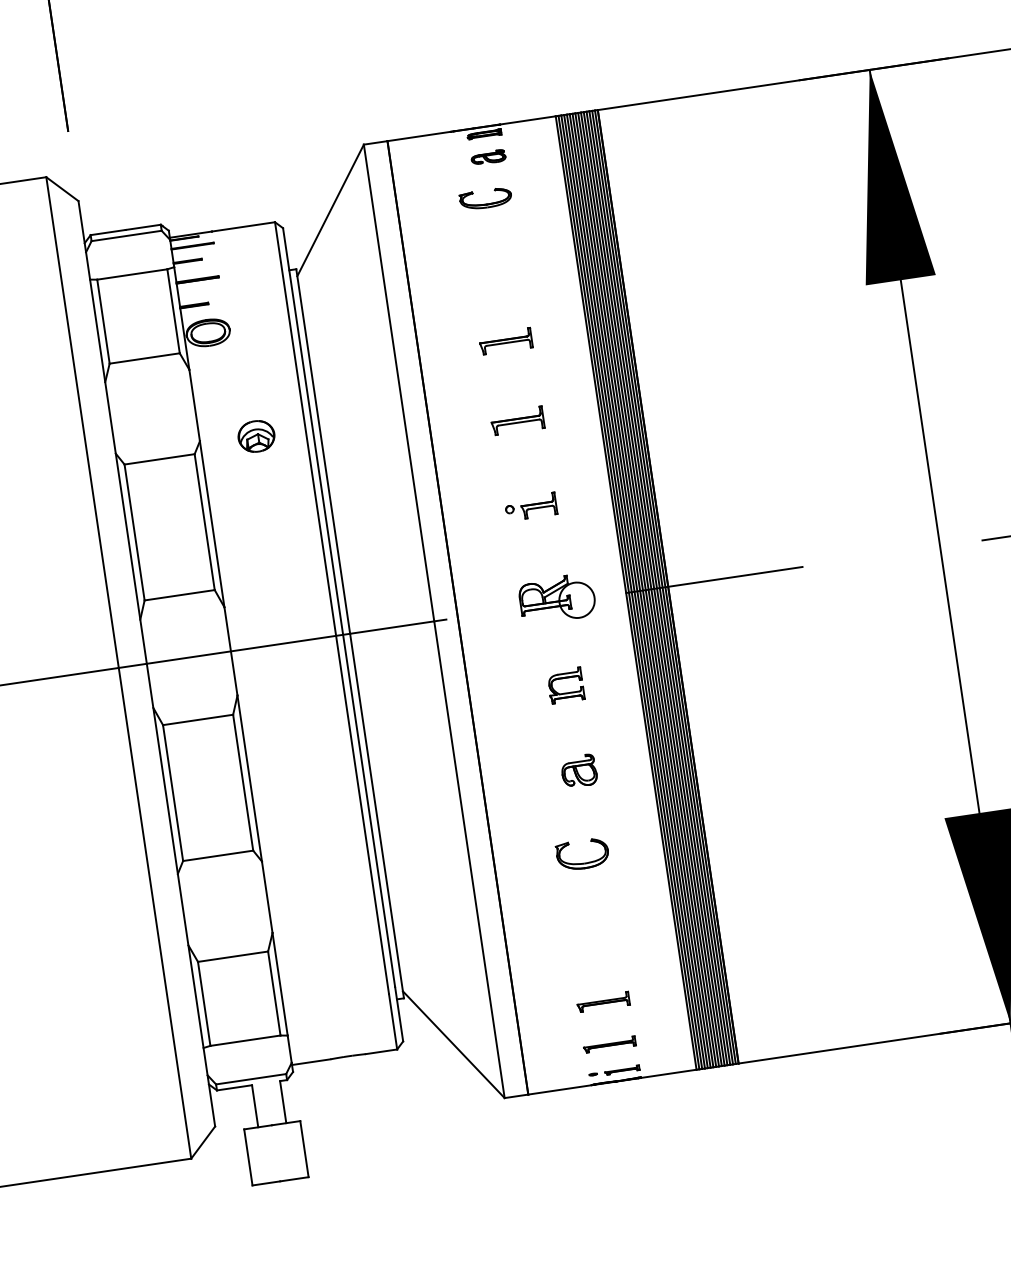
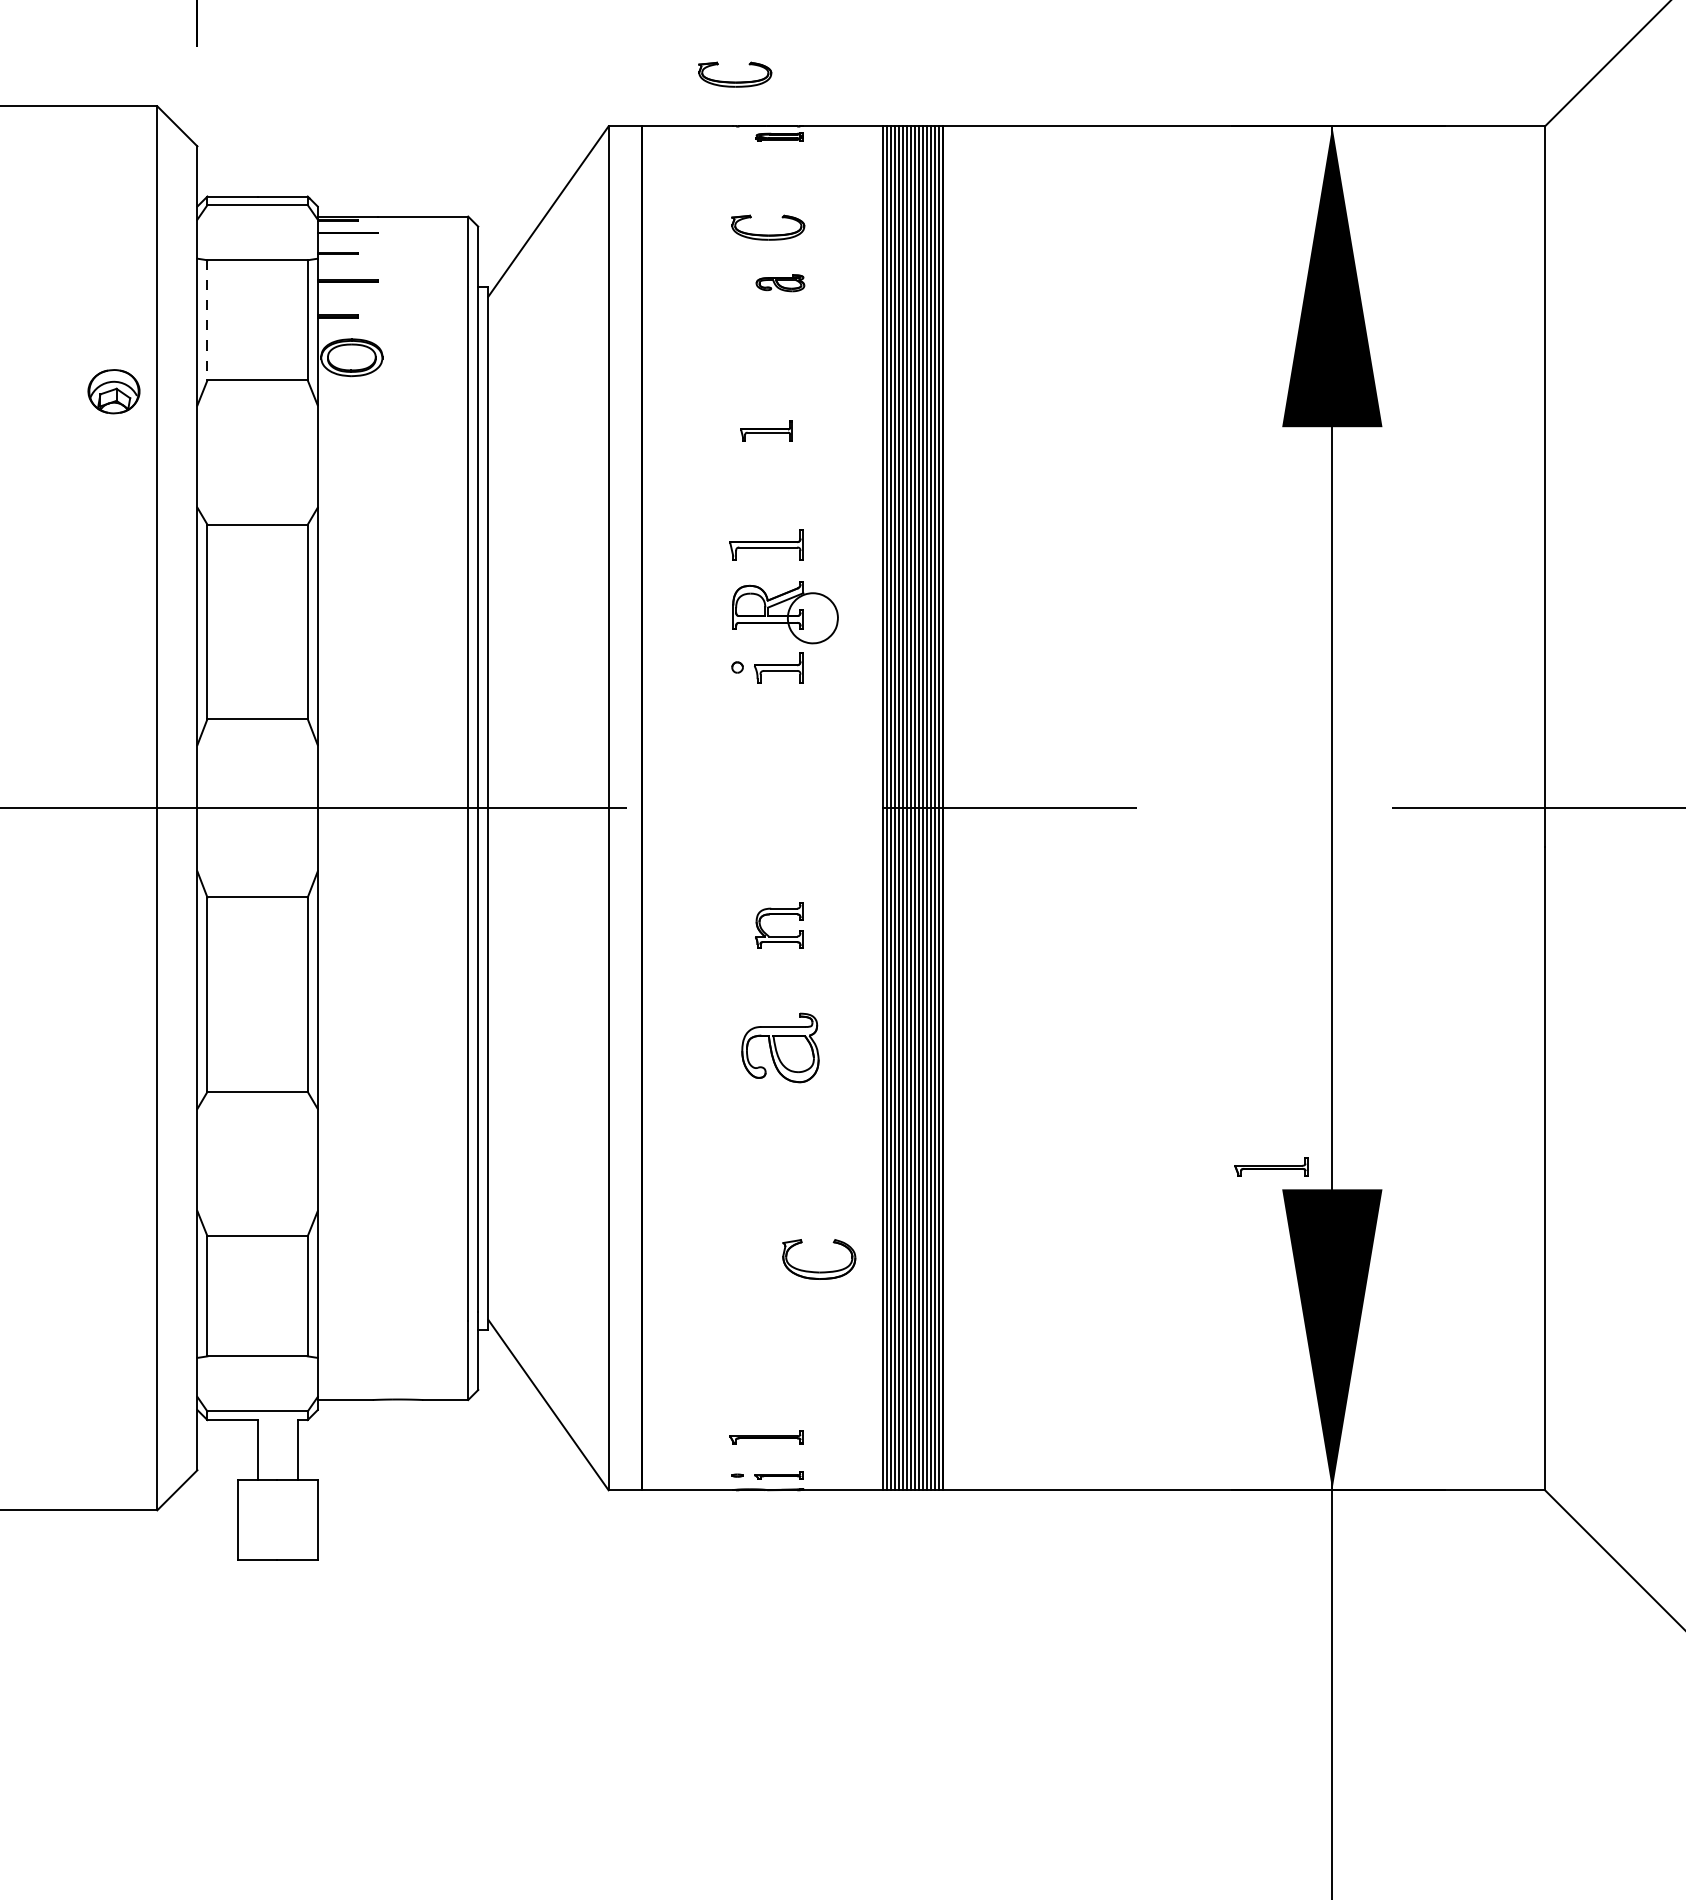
part: (447, 100) -> (735, 81), added
part: (488, 157) -> (780, 283), moved
line: (103, 321) -> (207, 320), solid -> dashed
part: (505, 340) -> (766, 430), size x0.7
part: (256, 436) -> (113, 391), moved
part: (557, 599) -> (785, 612), moved
part: (579, 770) -> (780, 1047), size x1.6
part: (584, 862) -> (819, 1271), moved
part: (603, 1001) -> (1271, 1166), moved

